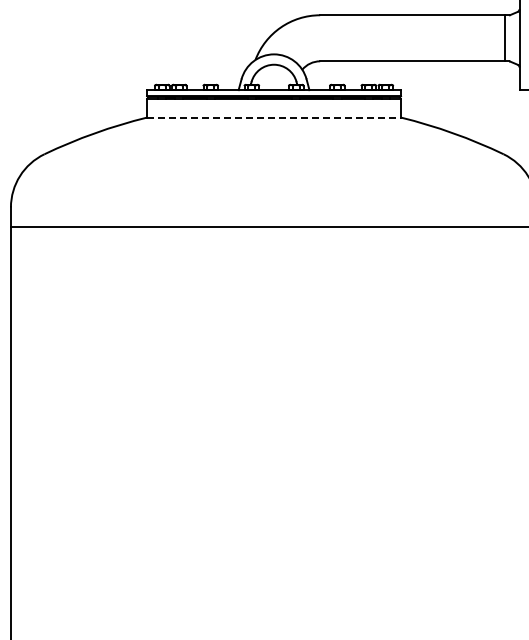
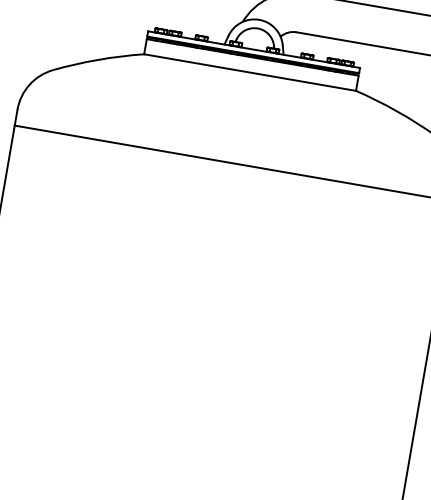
line: (274, 117) -> (250, 72), dashed -> solid

